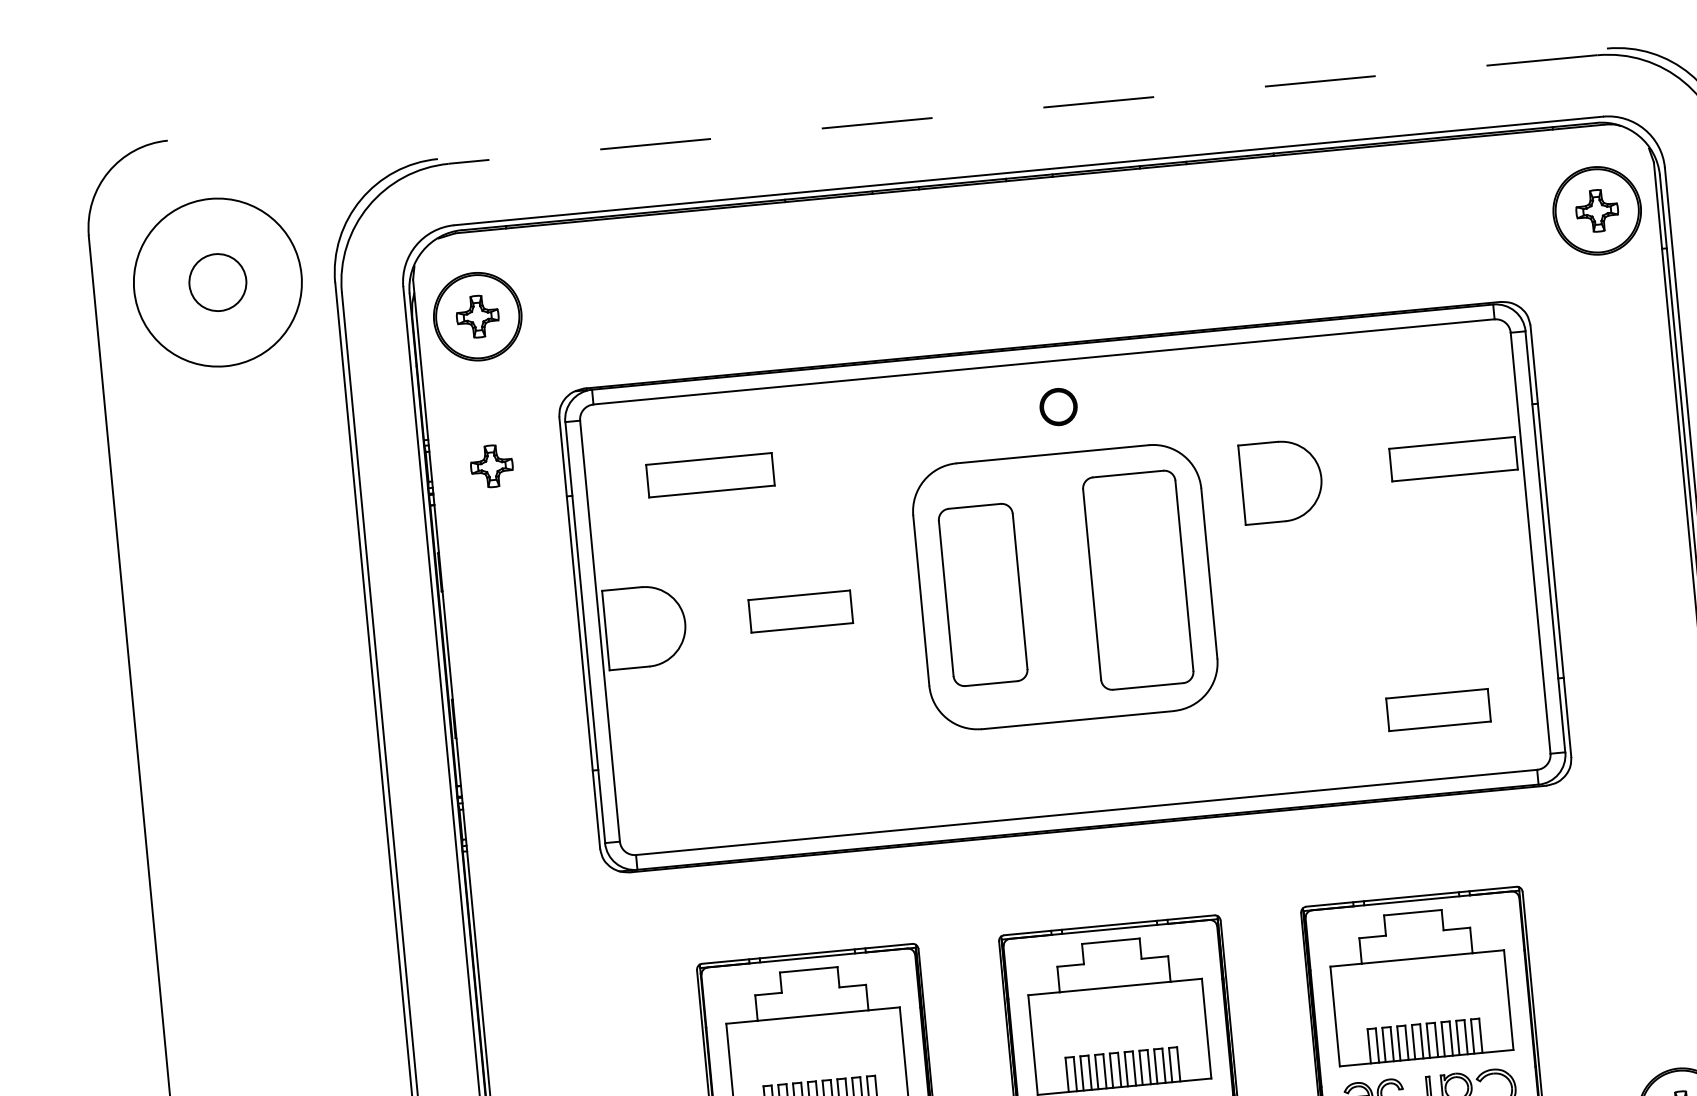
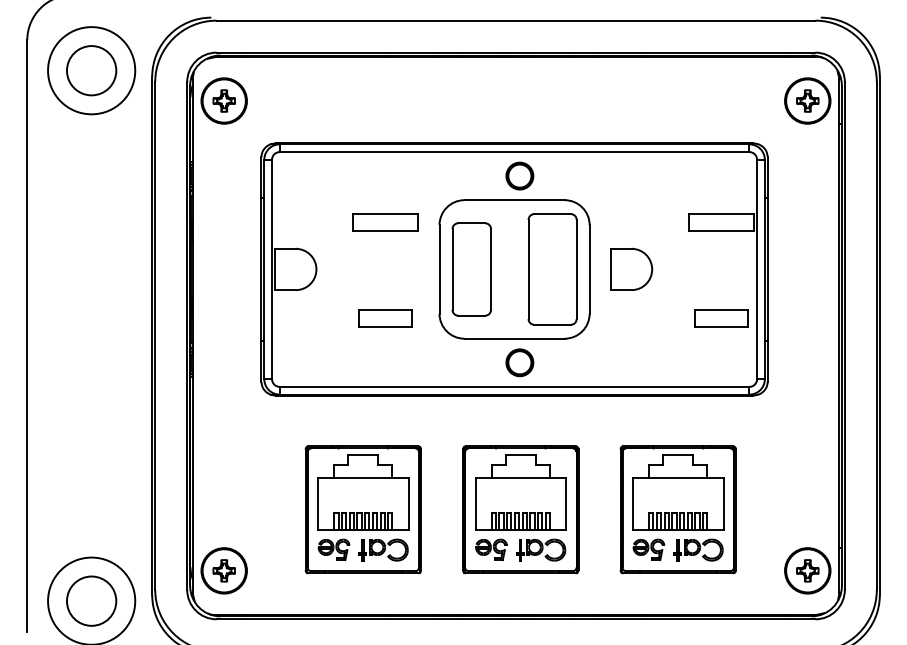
line: (1021, 109) -> (515, 20), dashed -> solid
circle: (217, 282) -> (91, 70), size x1.67
part: (1057, 406) -> (519, 175), size x1.43
part: (490, 465) -> (223, 178), removed
part: (710, 475) -> (385, 222), moved
part: (1281, 481) -> (631, 269), moved
part: (800, 612) -> (385, 318), moved
part: (1438, 710) -> (721, 318), moved
part: (1091, 764) -> (519, 362), added

